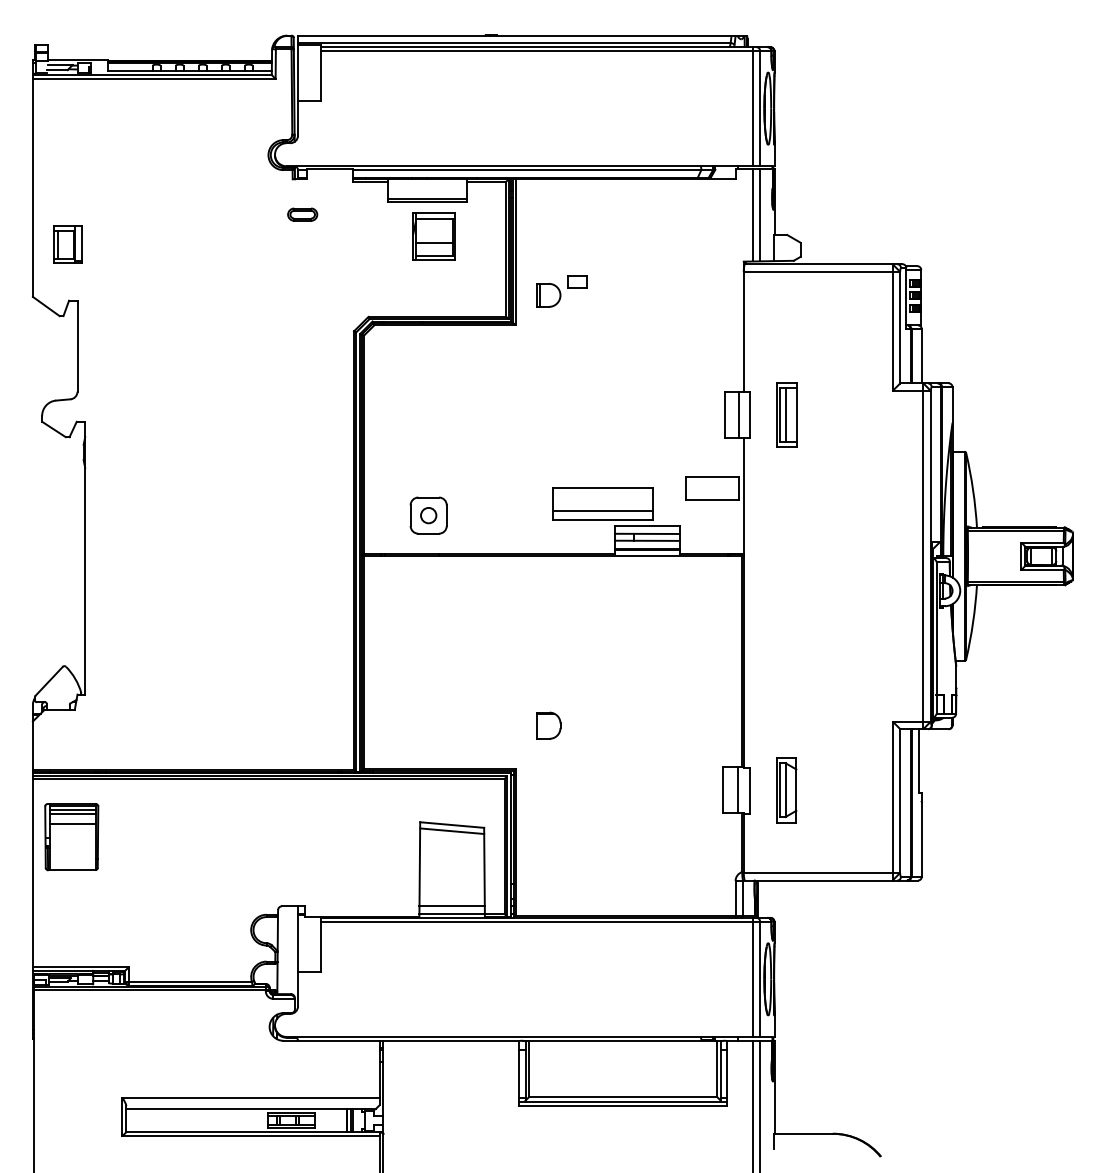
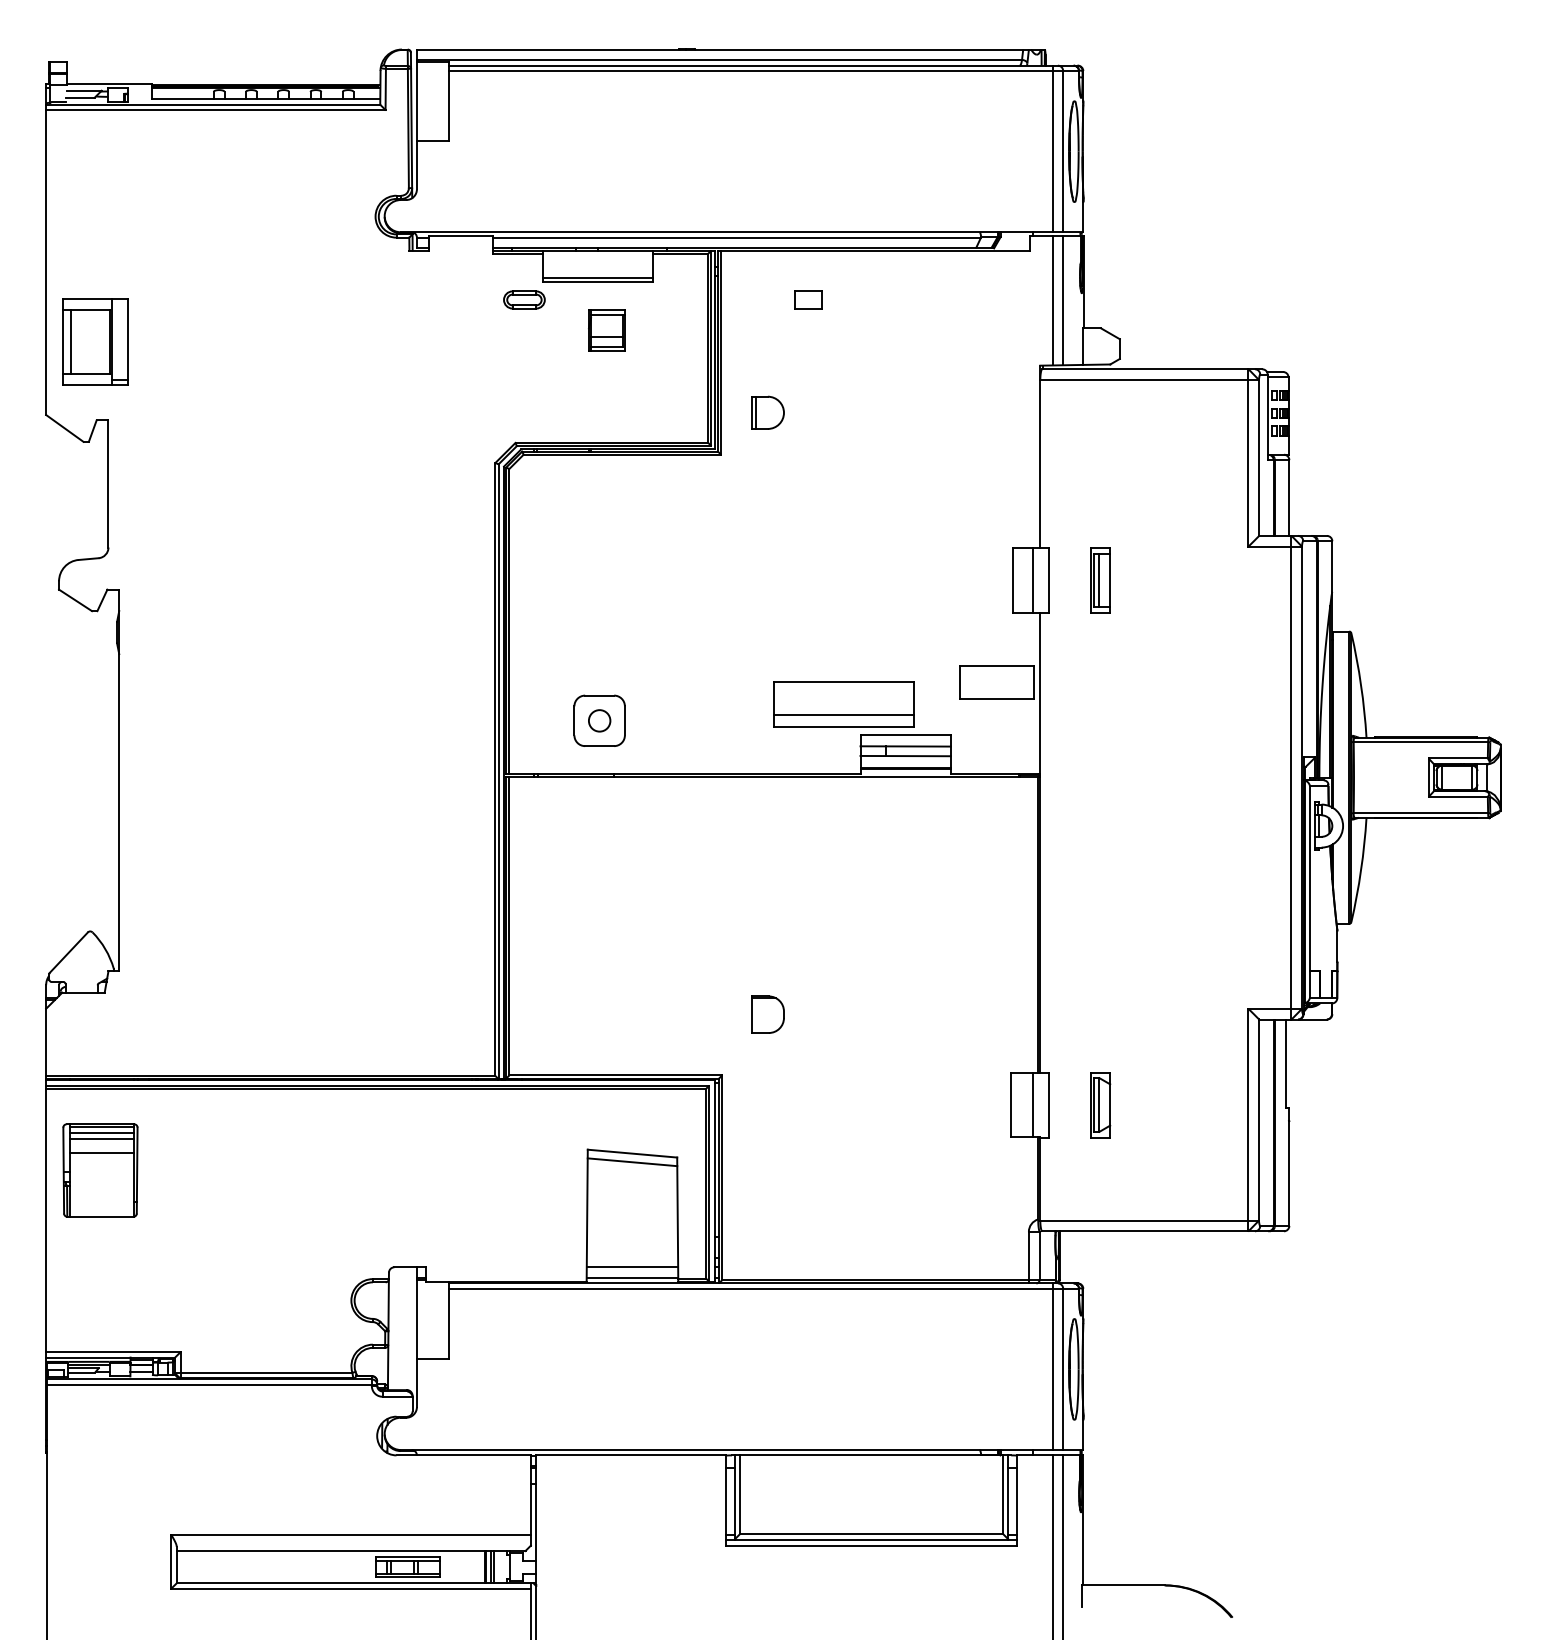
part: (302, 214) -> (524, 299), moved
part: (433, 236) -> (606, 330), size x0.62
part: (68, 244) -> (95, 341), size x1.67
part: (578, 281) -> (808, 299), moved
part: (786, 415) -> (1100, 580), size x0.71
part: (786, 790) -> (1100, 1105), size x0.71

